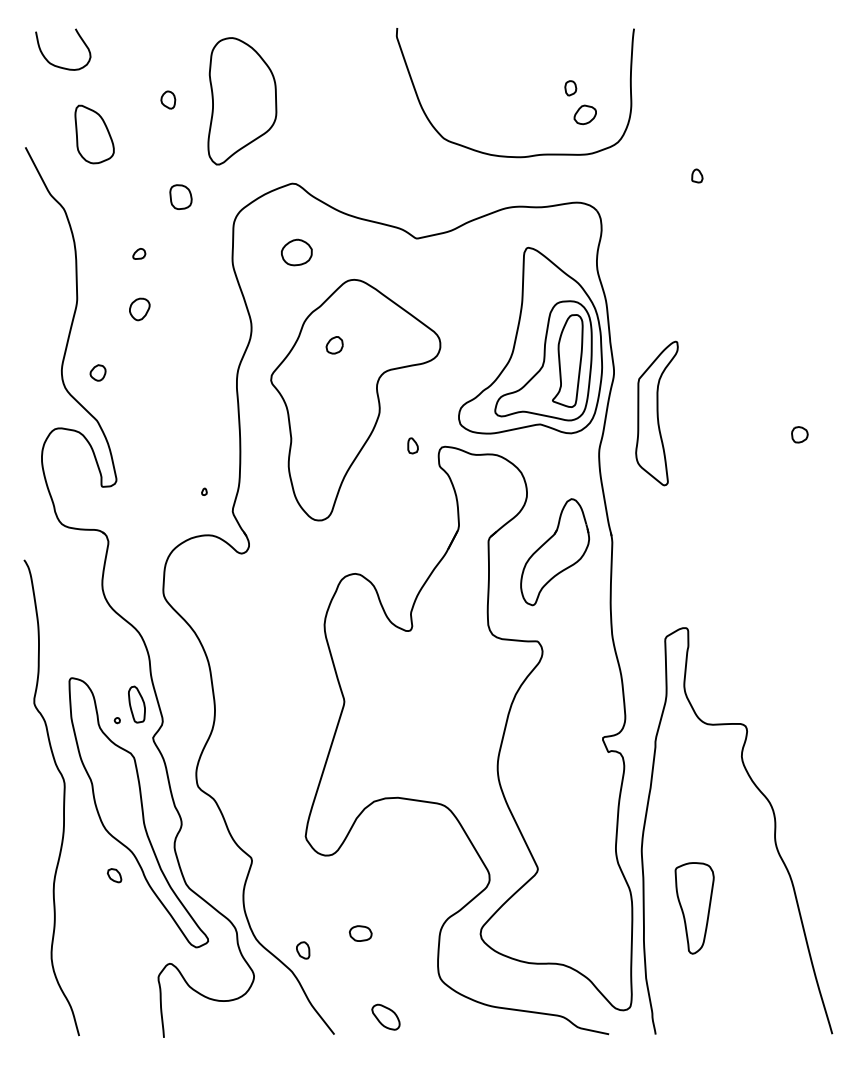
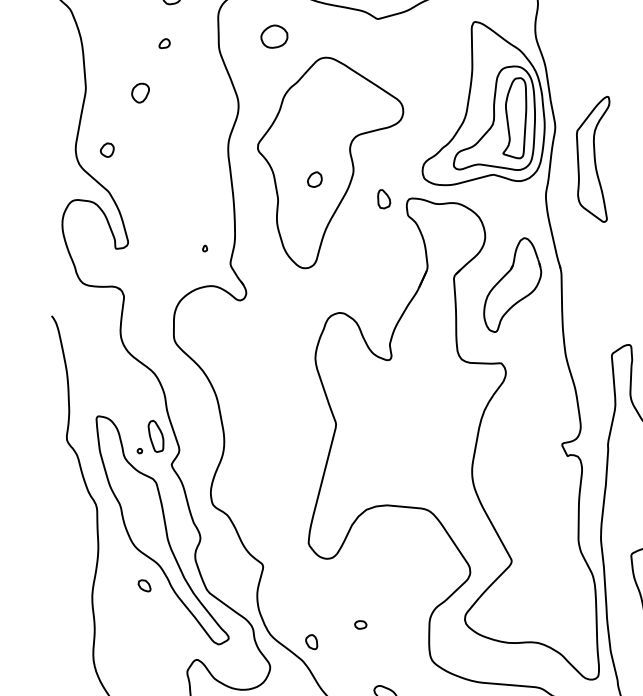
part: (139, 253) -> (164, 43), moved
part: (334, 345) -> (314, 179), moved
part: (412, 445) -> (383, 198), size x1.4
part: (360, 933) -> (360, 624), size x0.6

